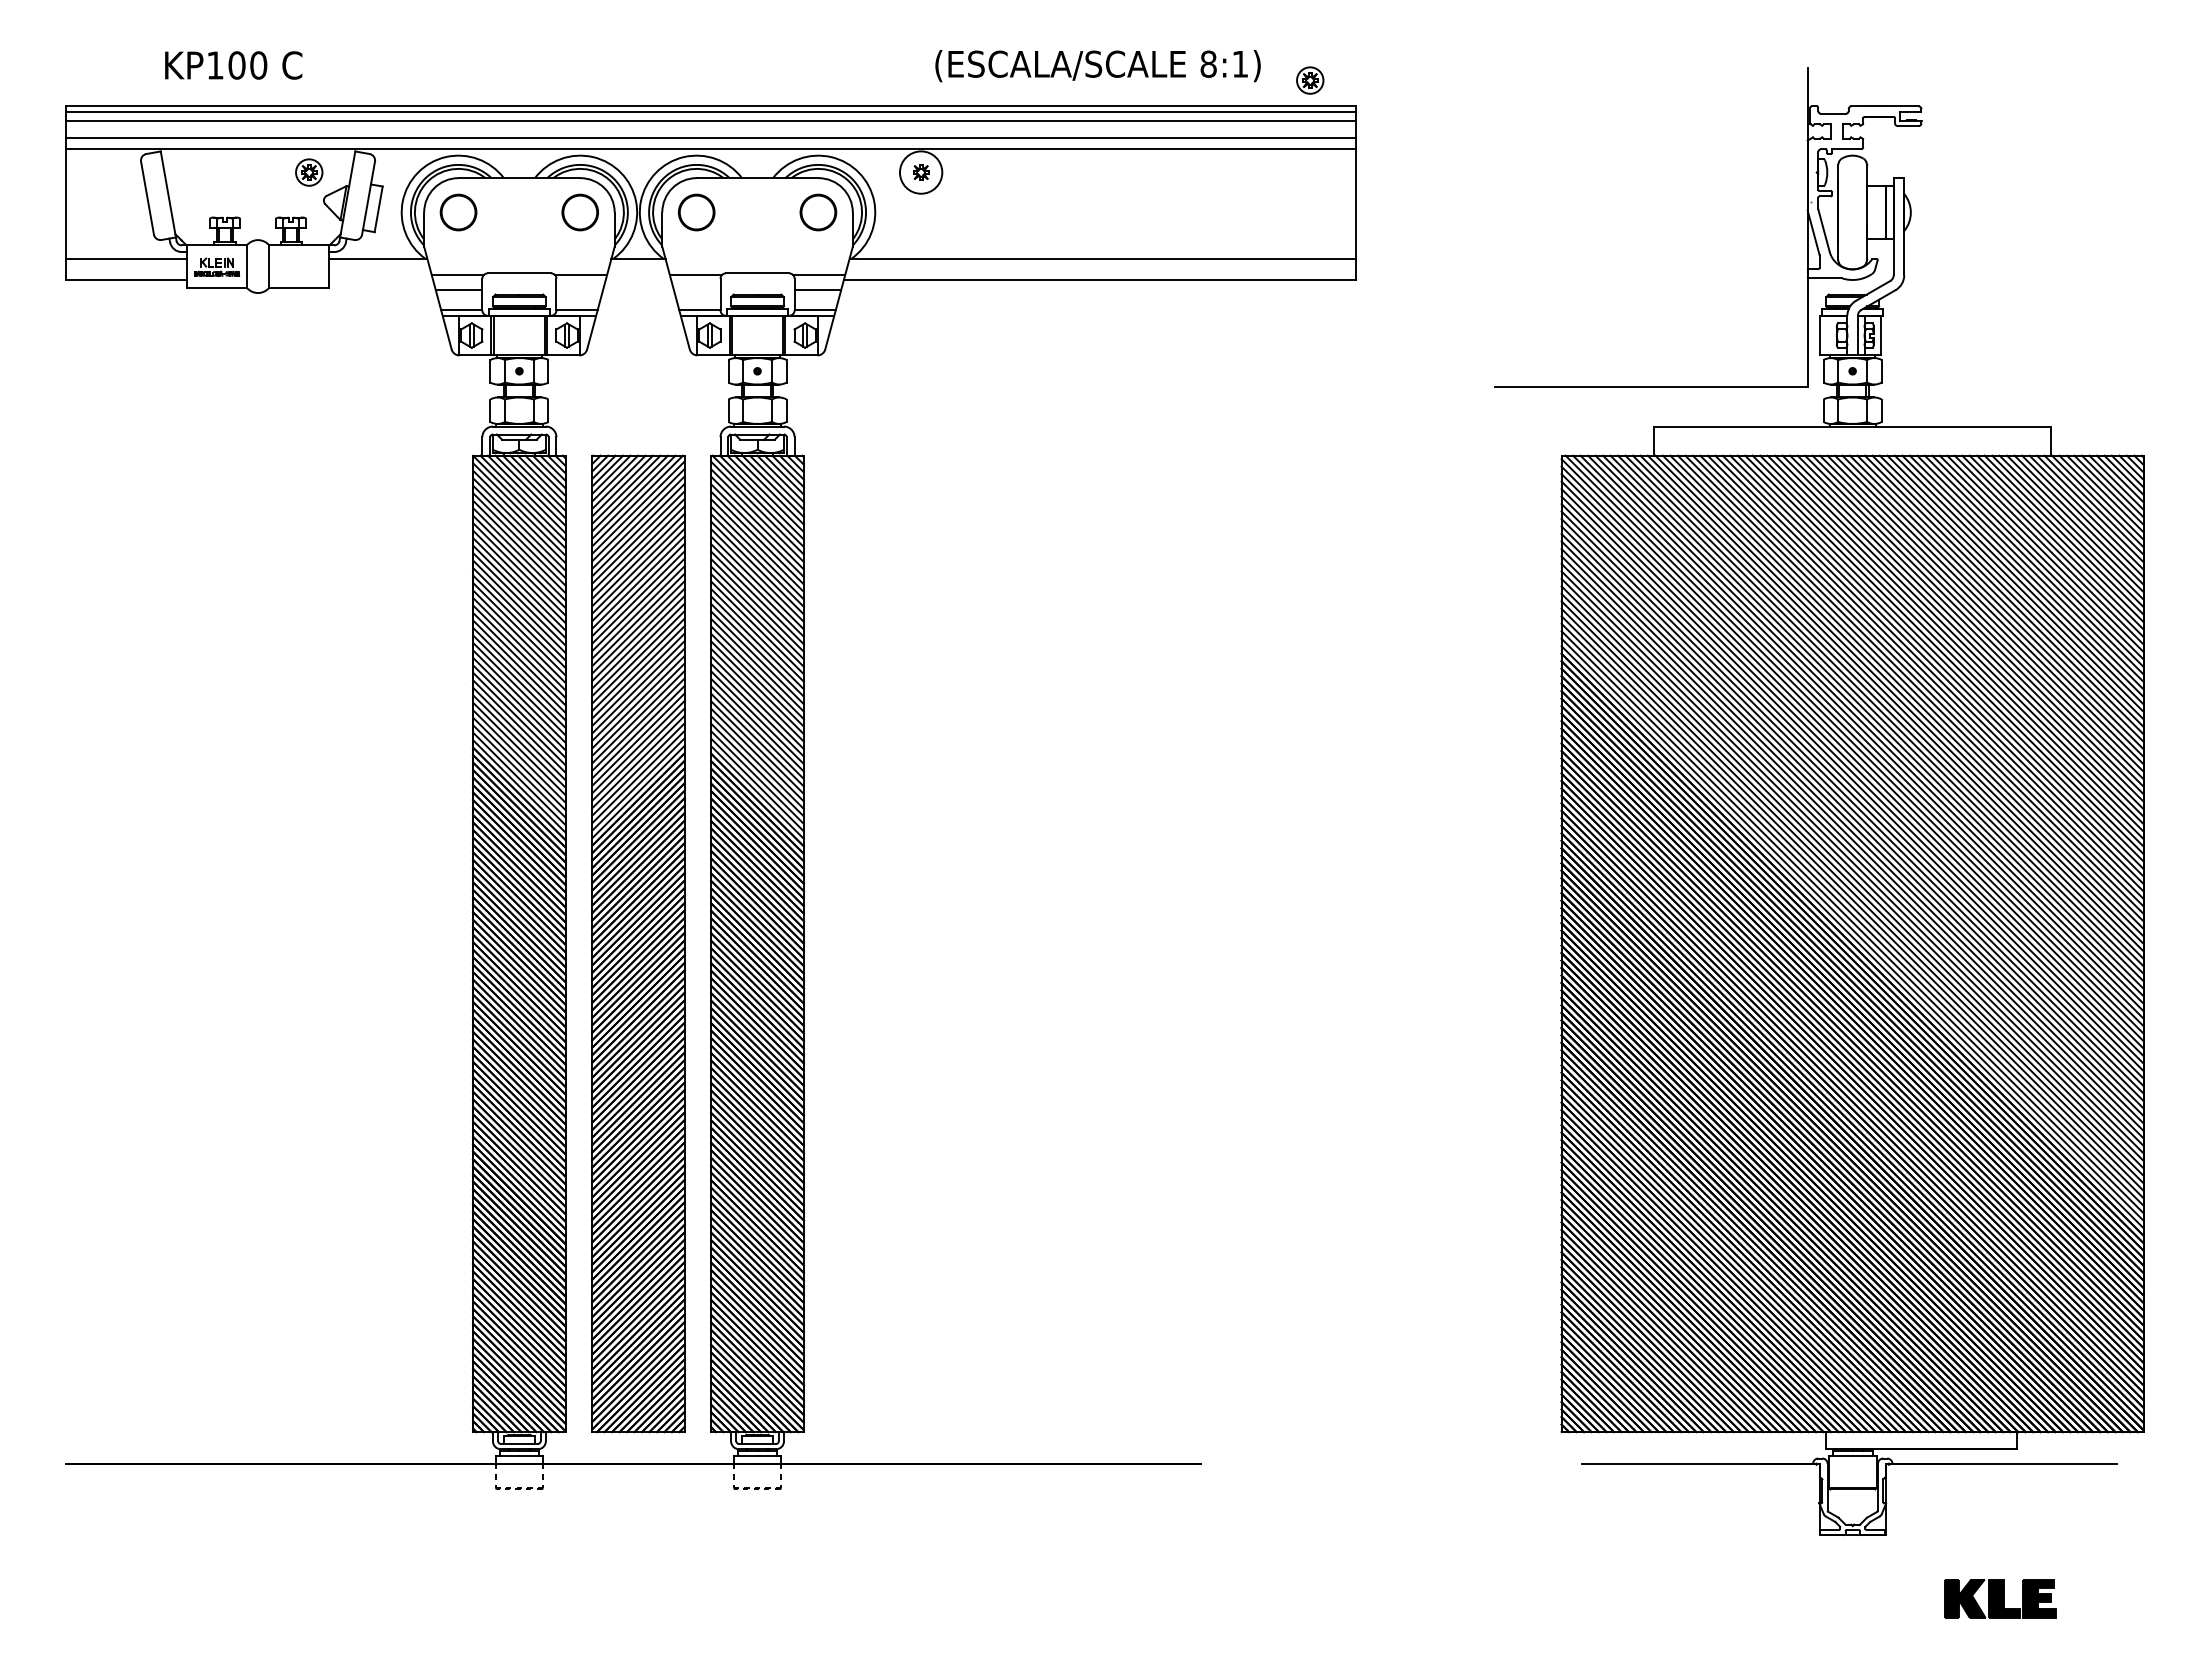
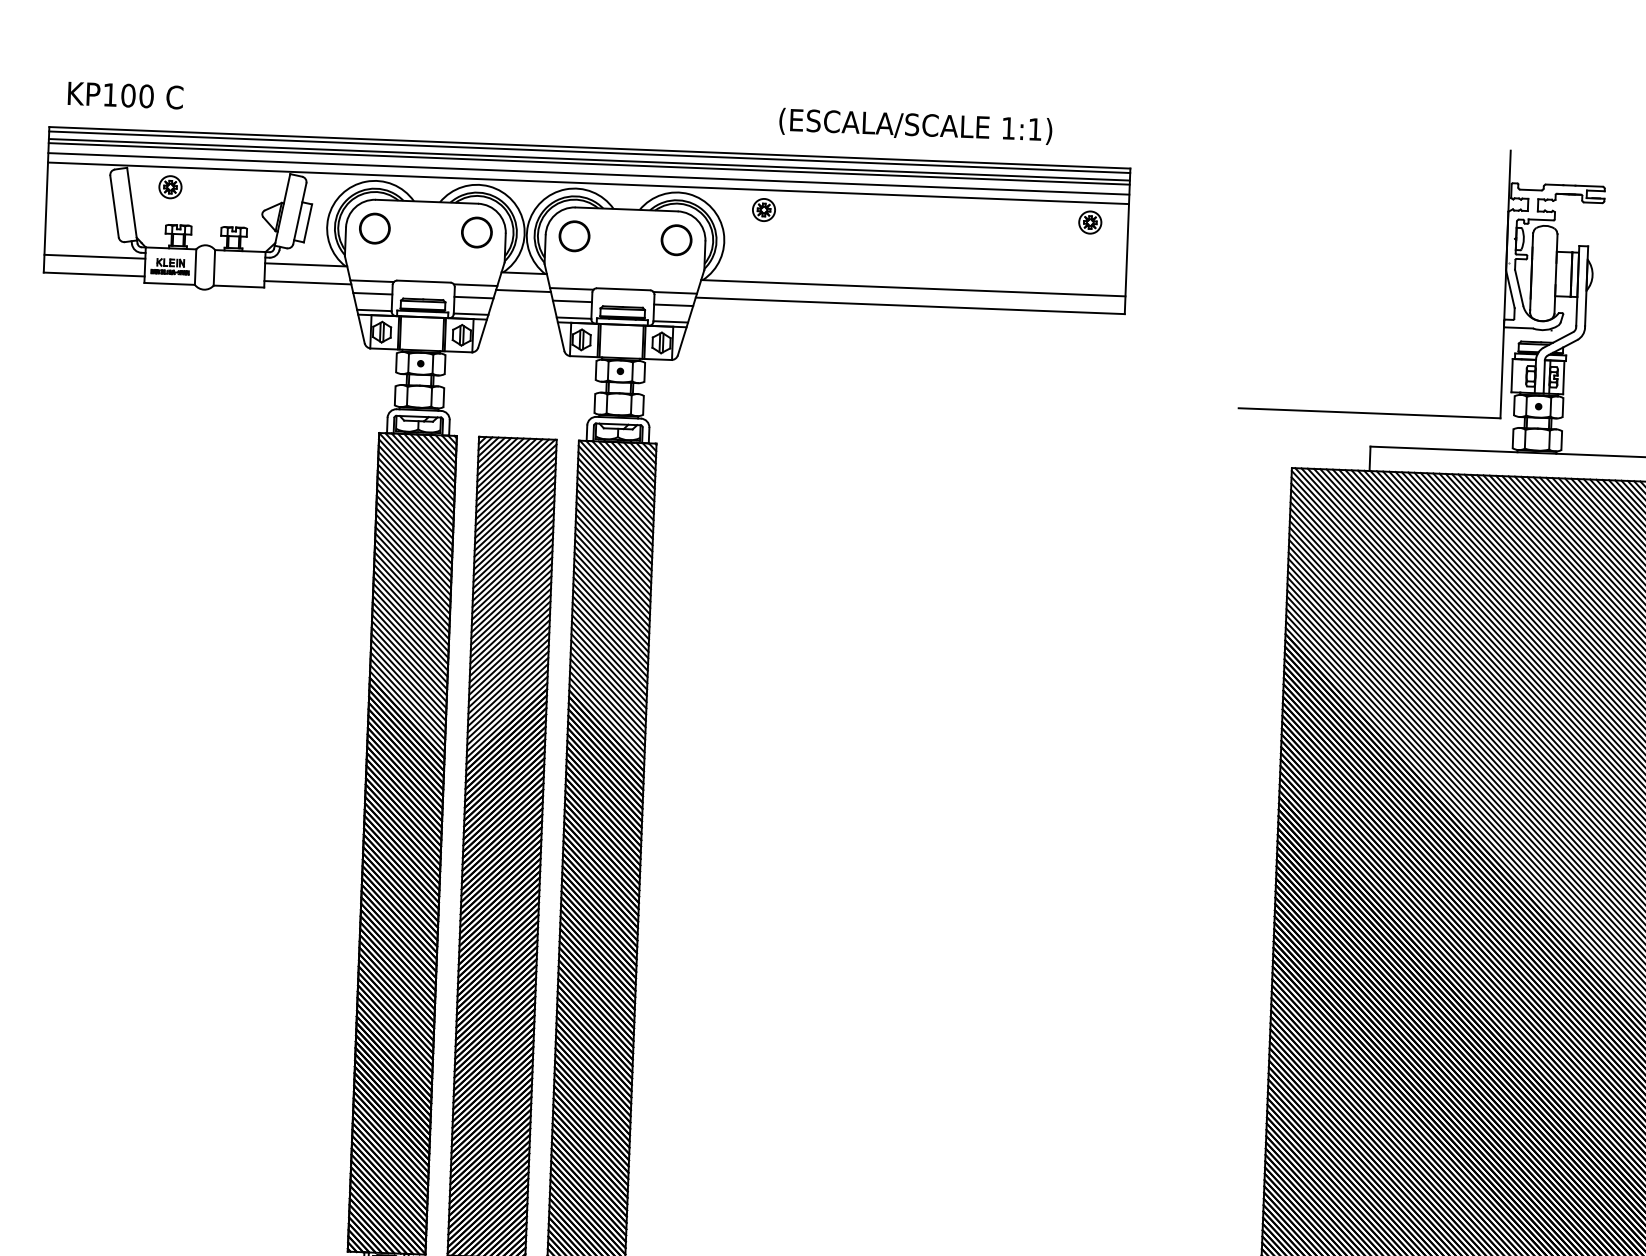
text: (1208, 63) -> (1008, 127), 8:1) -> 1:1)
text: (233, 65) -> (125, 95), moved
part: (1310, 80) -> (1090, 222), moved
line: (710, 125) -> (588, 163), added
part: (309, 172) -> (170, 187), moved
circle: (920, 172) -> (763, 209), size x0.62
line: (381, 280) -> (308, 283), added
line: (638, 280) -> (523, 291), added
line: (579, 290) -> (473, 297), added
line: (696, 290) -> (571, 301), added

